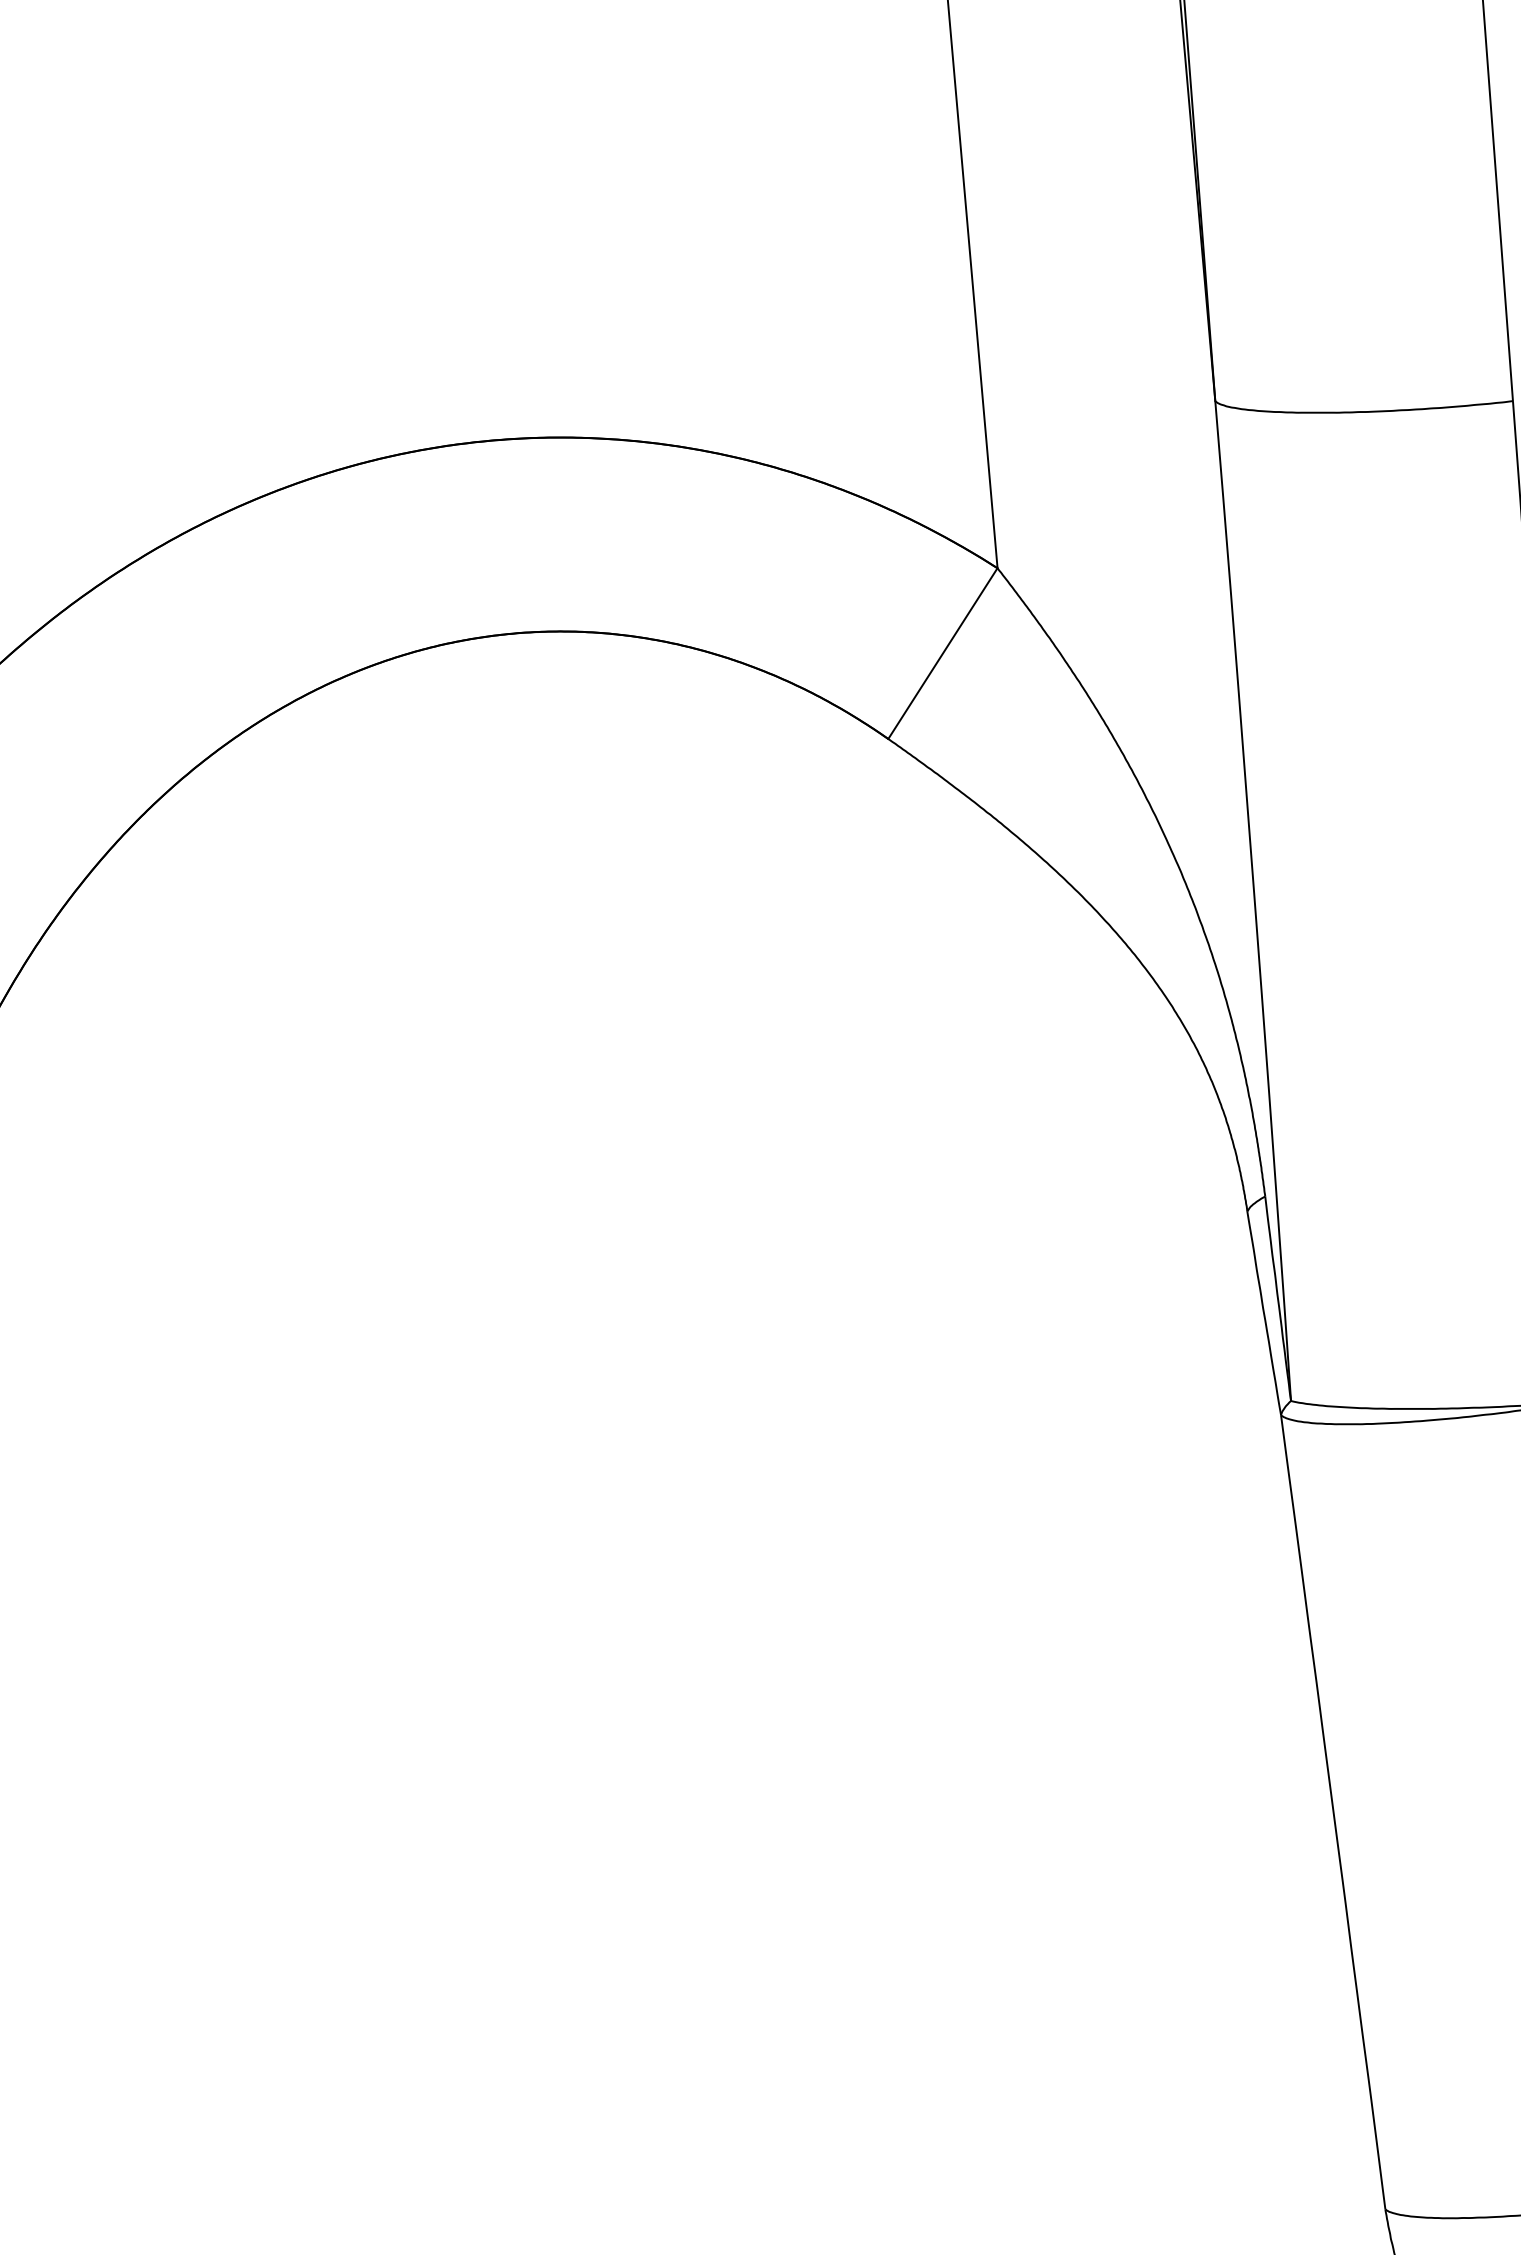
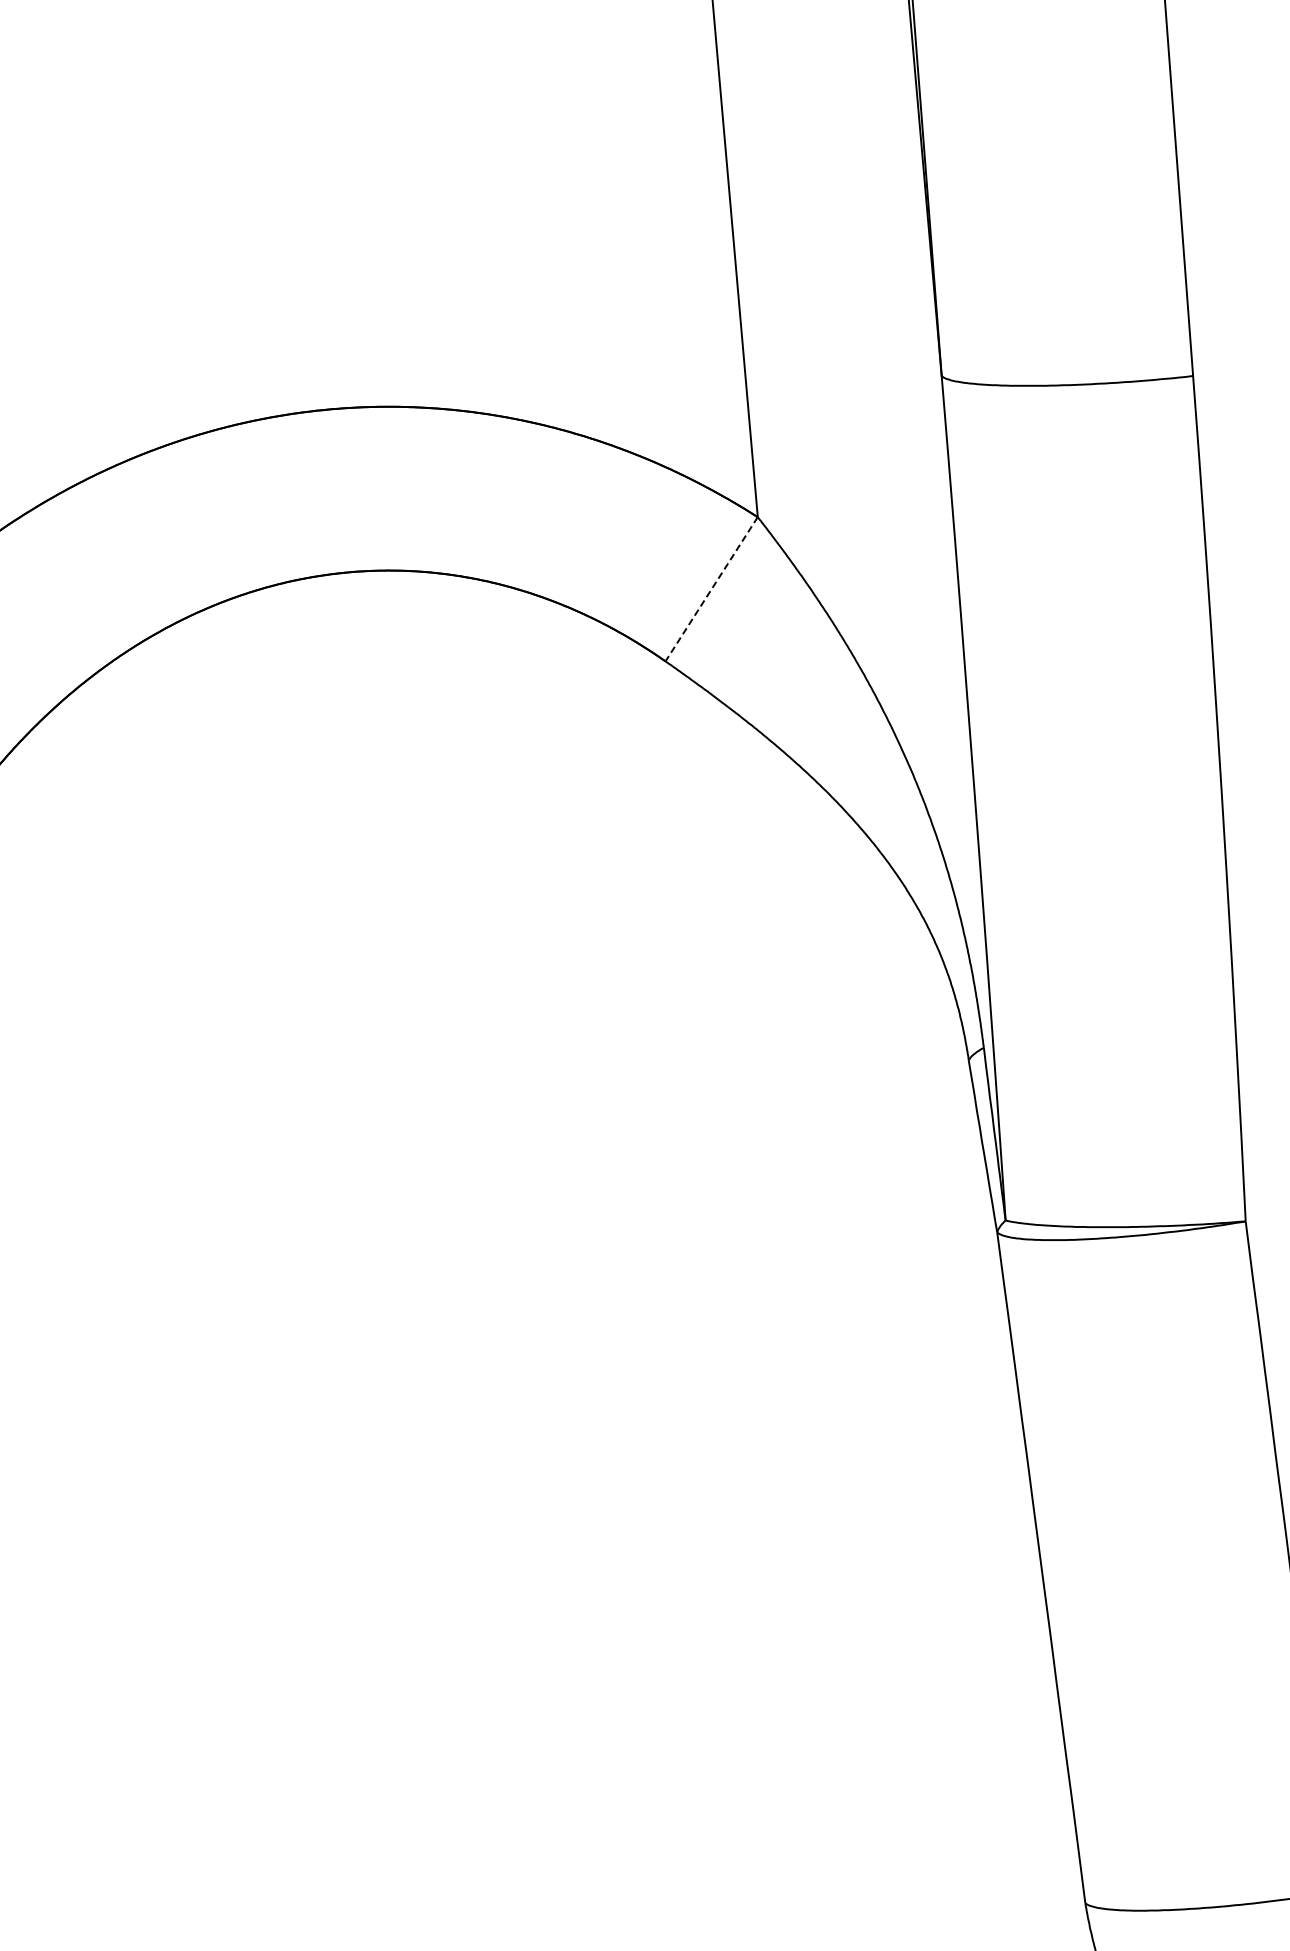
line: (942, 653) -> (711, 589), solid -> dashed

